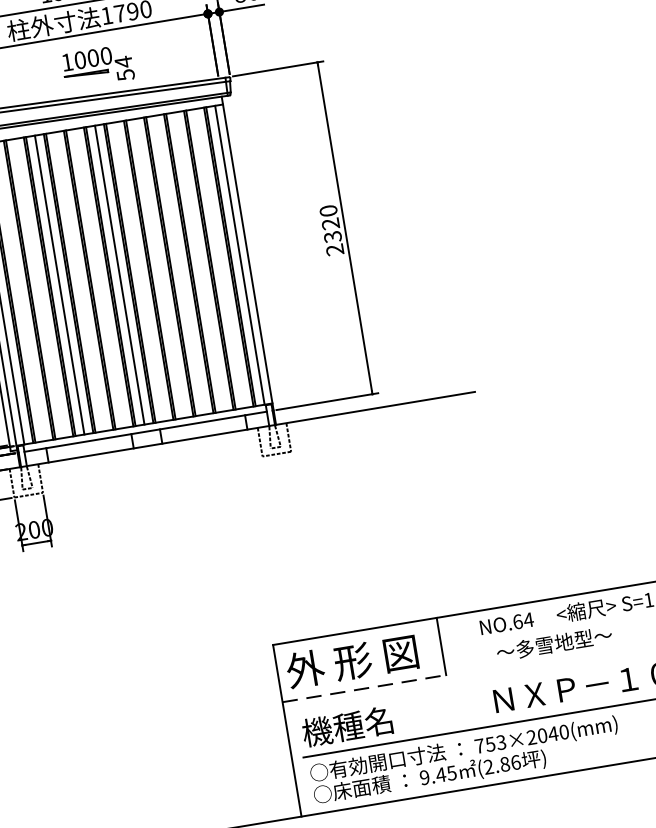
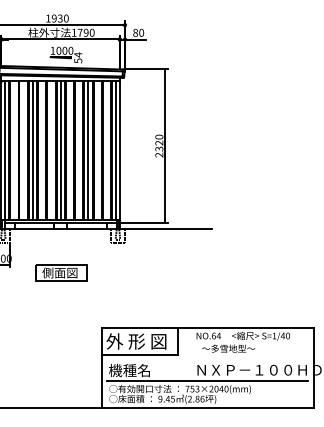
line: (180, 265) -> (88, 150), added
part: (165, 538) -> (61, 272), added
line: (363, 688) -> (139, 354), dashed -> solid

